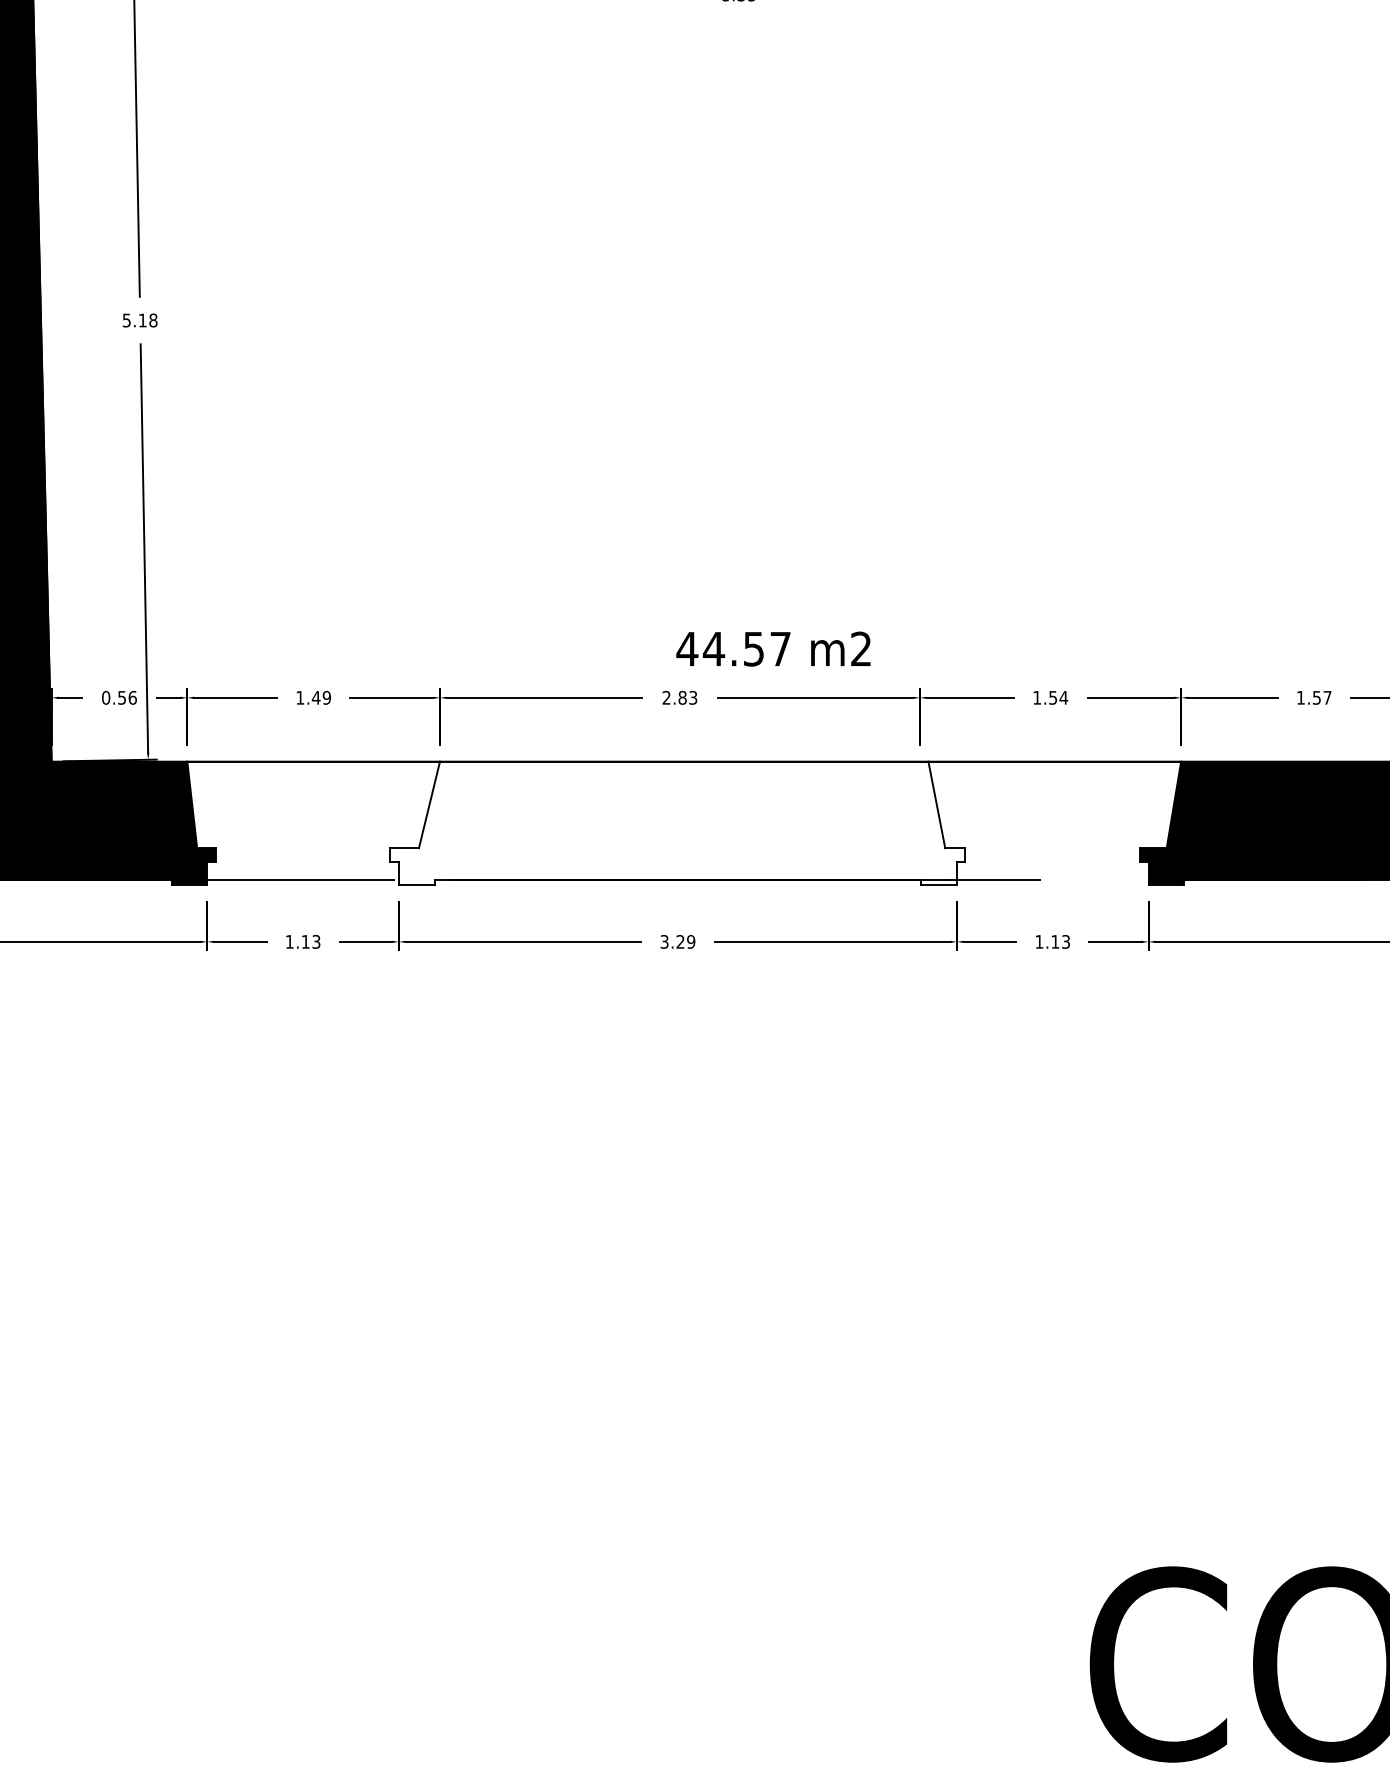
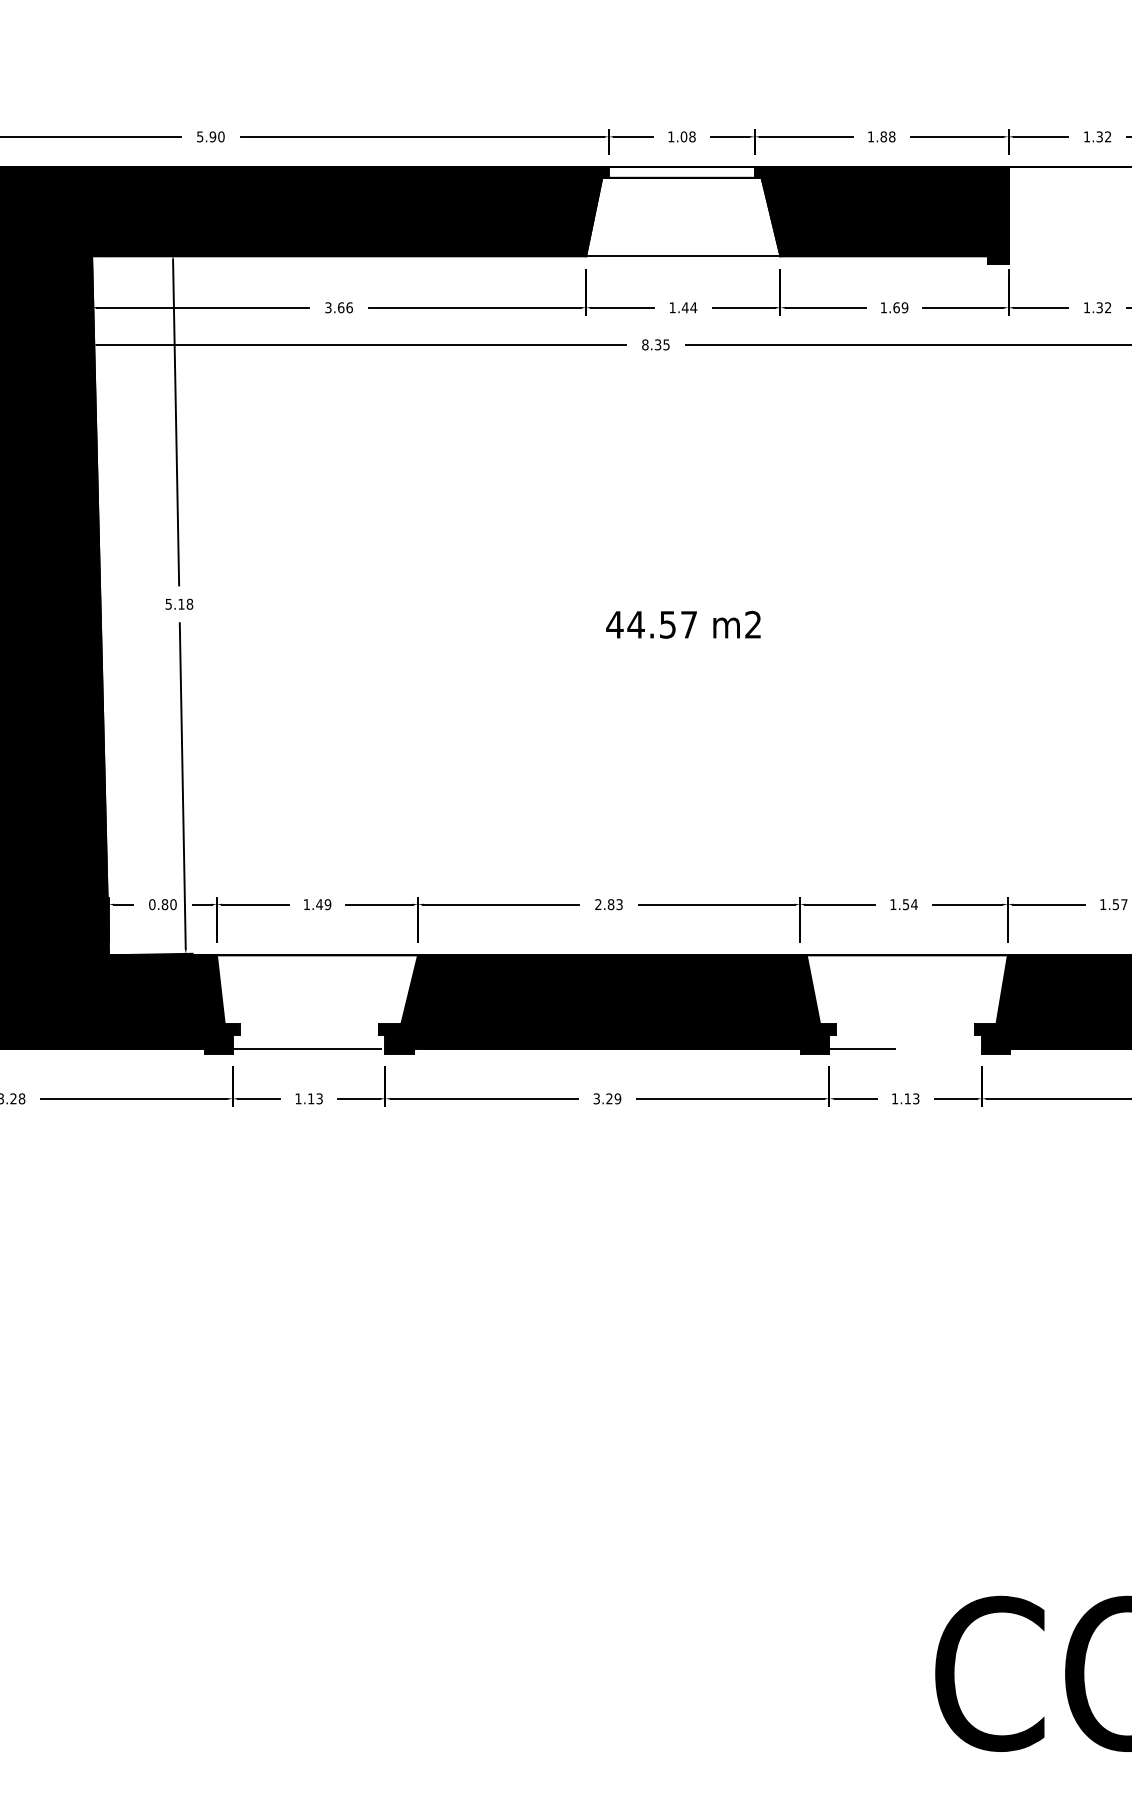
text: (773, 648) -> (683, 624), moved
text: (126, 697) -> (168, 904), 0.56 -> 0.80
fill: (678, 823) -> (607, 1004), added

